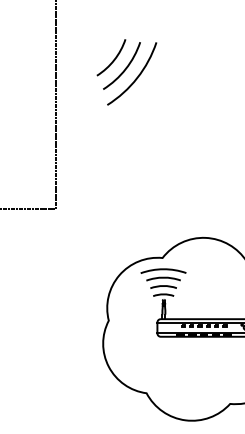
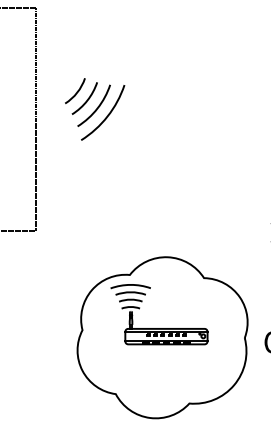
arc: (101, 49) -> (76, 91), added

